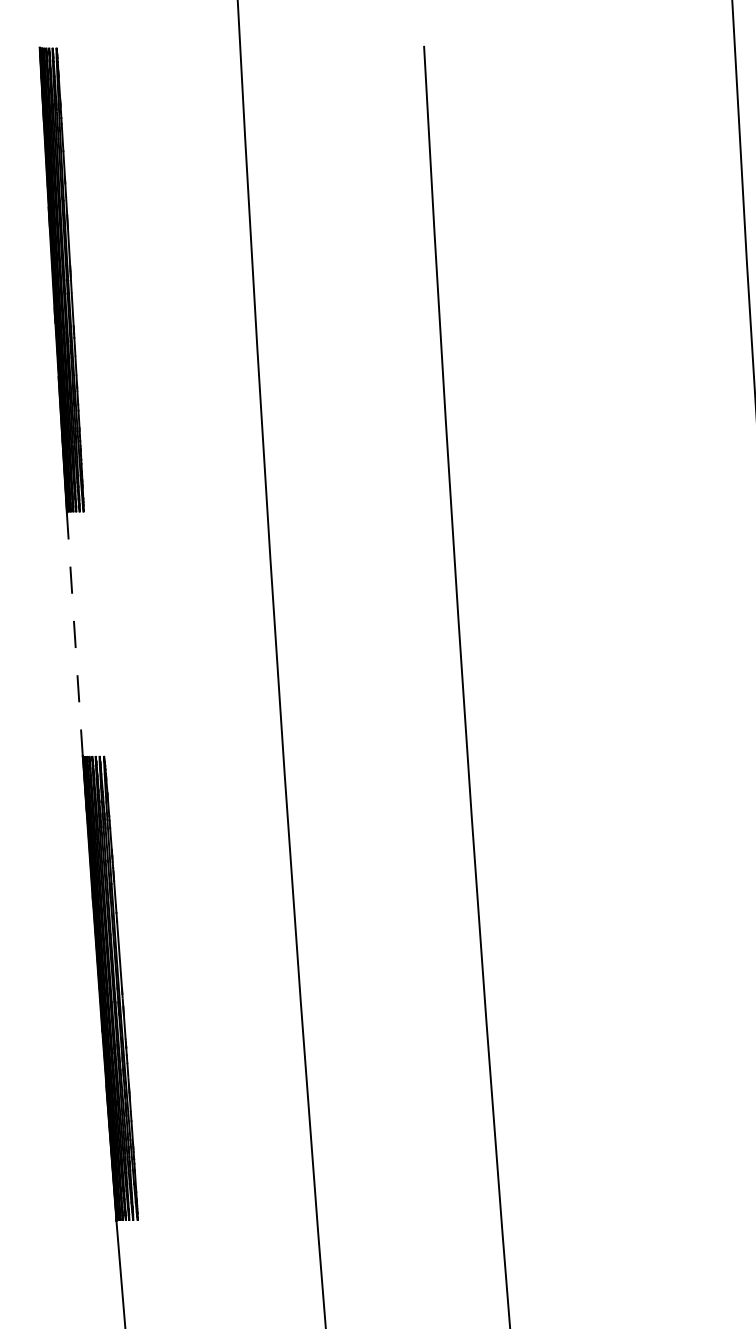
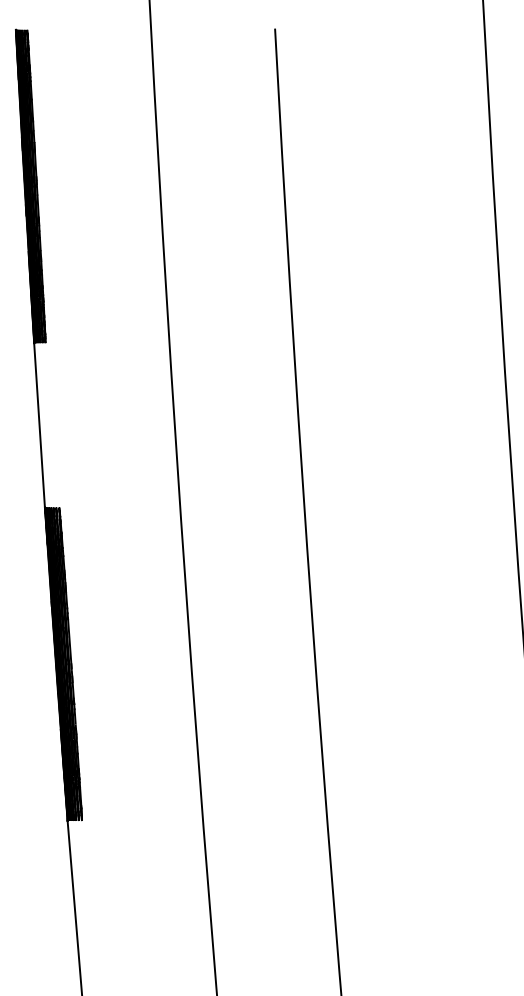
line: (74, 638) -> (39, 428), dashed -> solid

